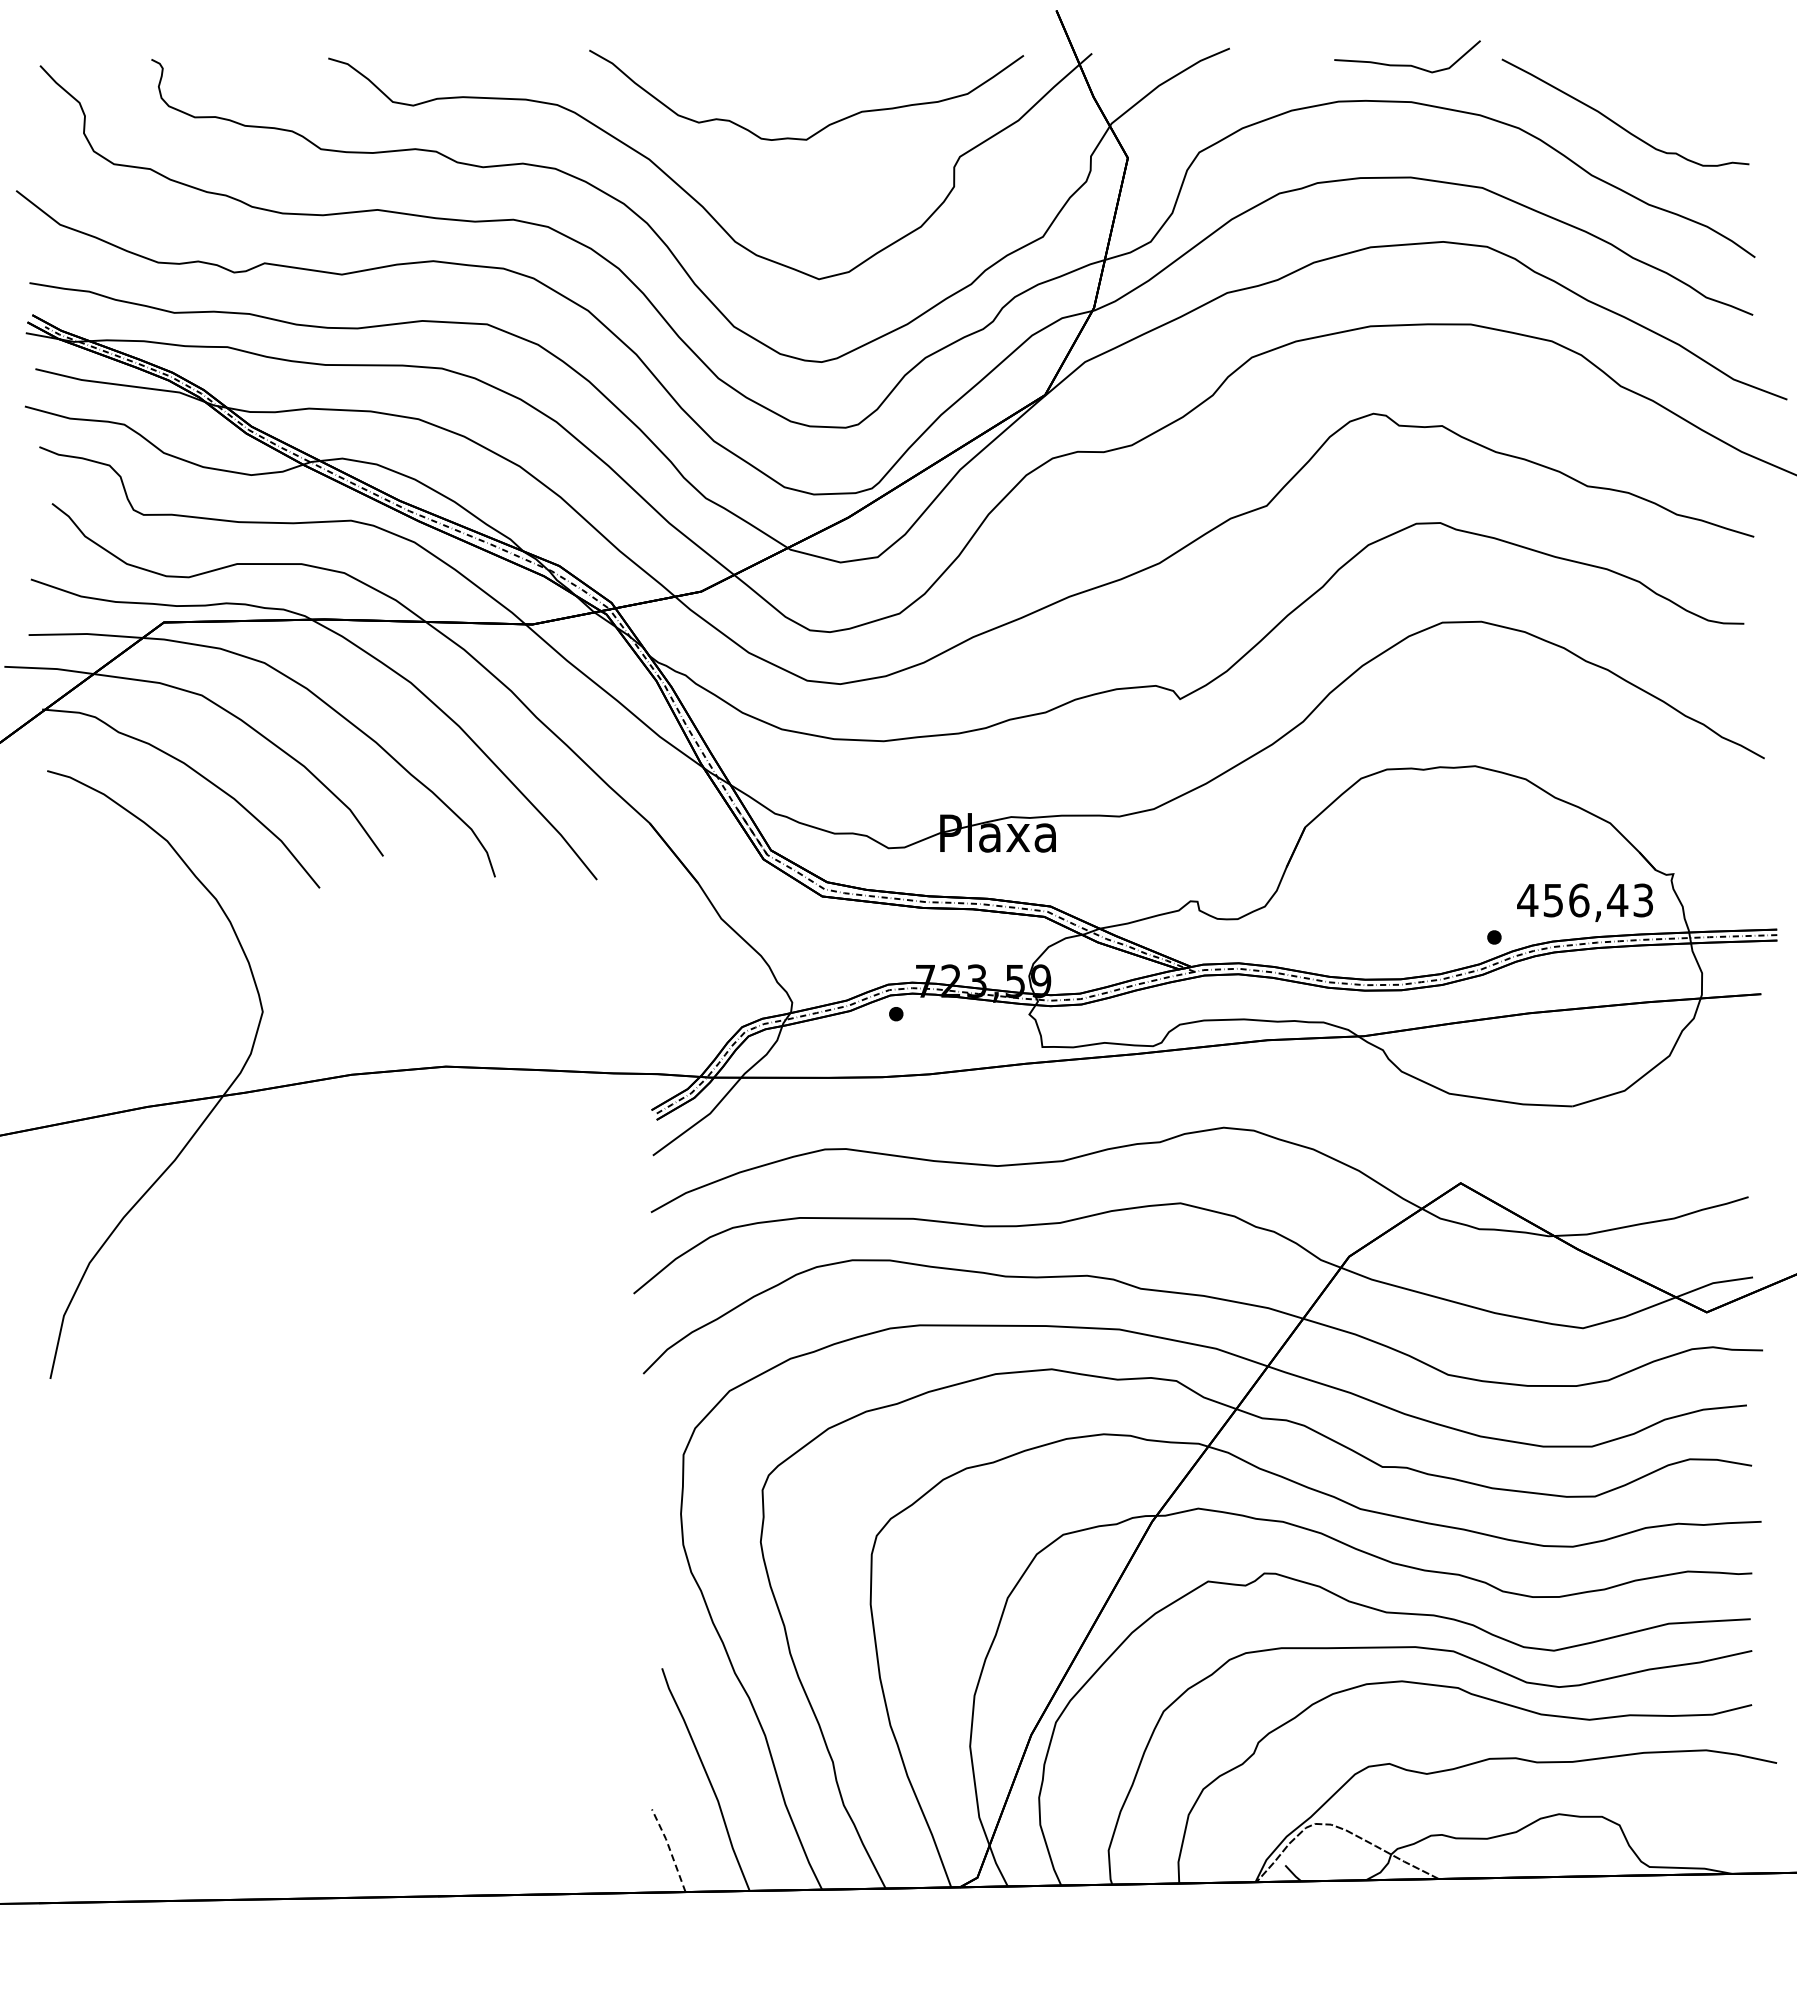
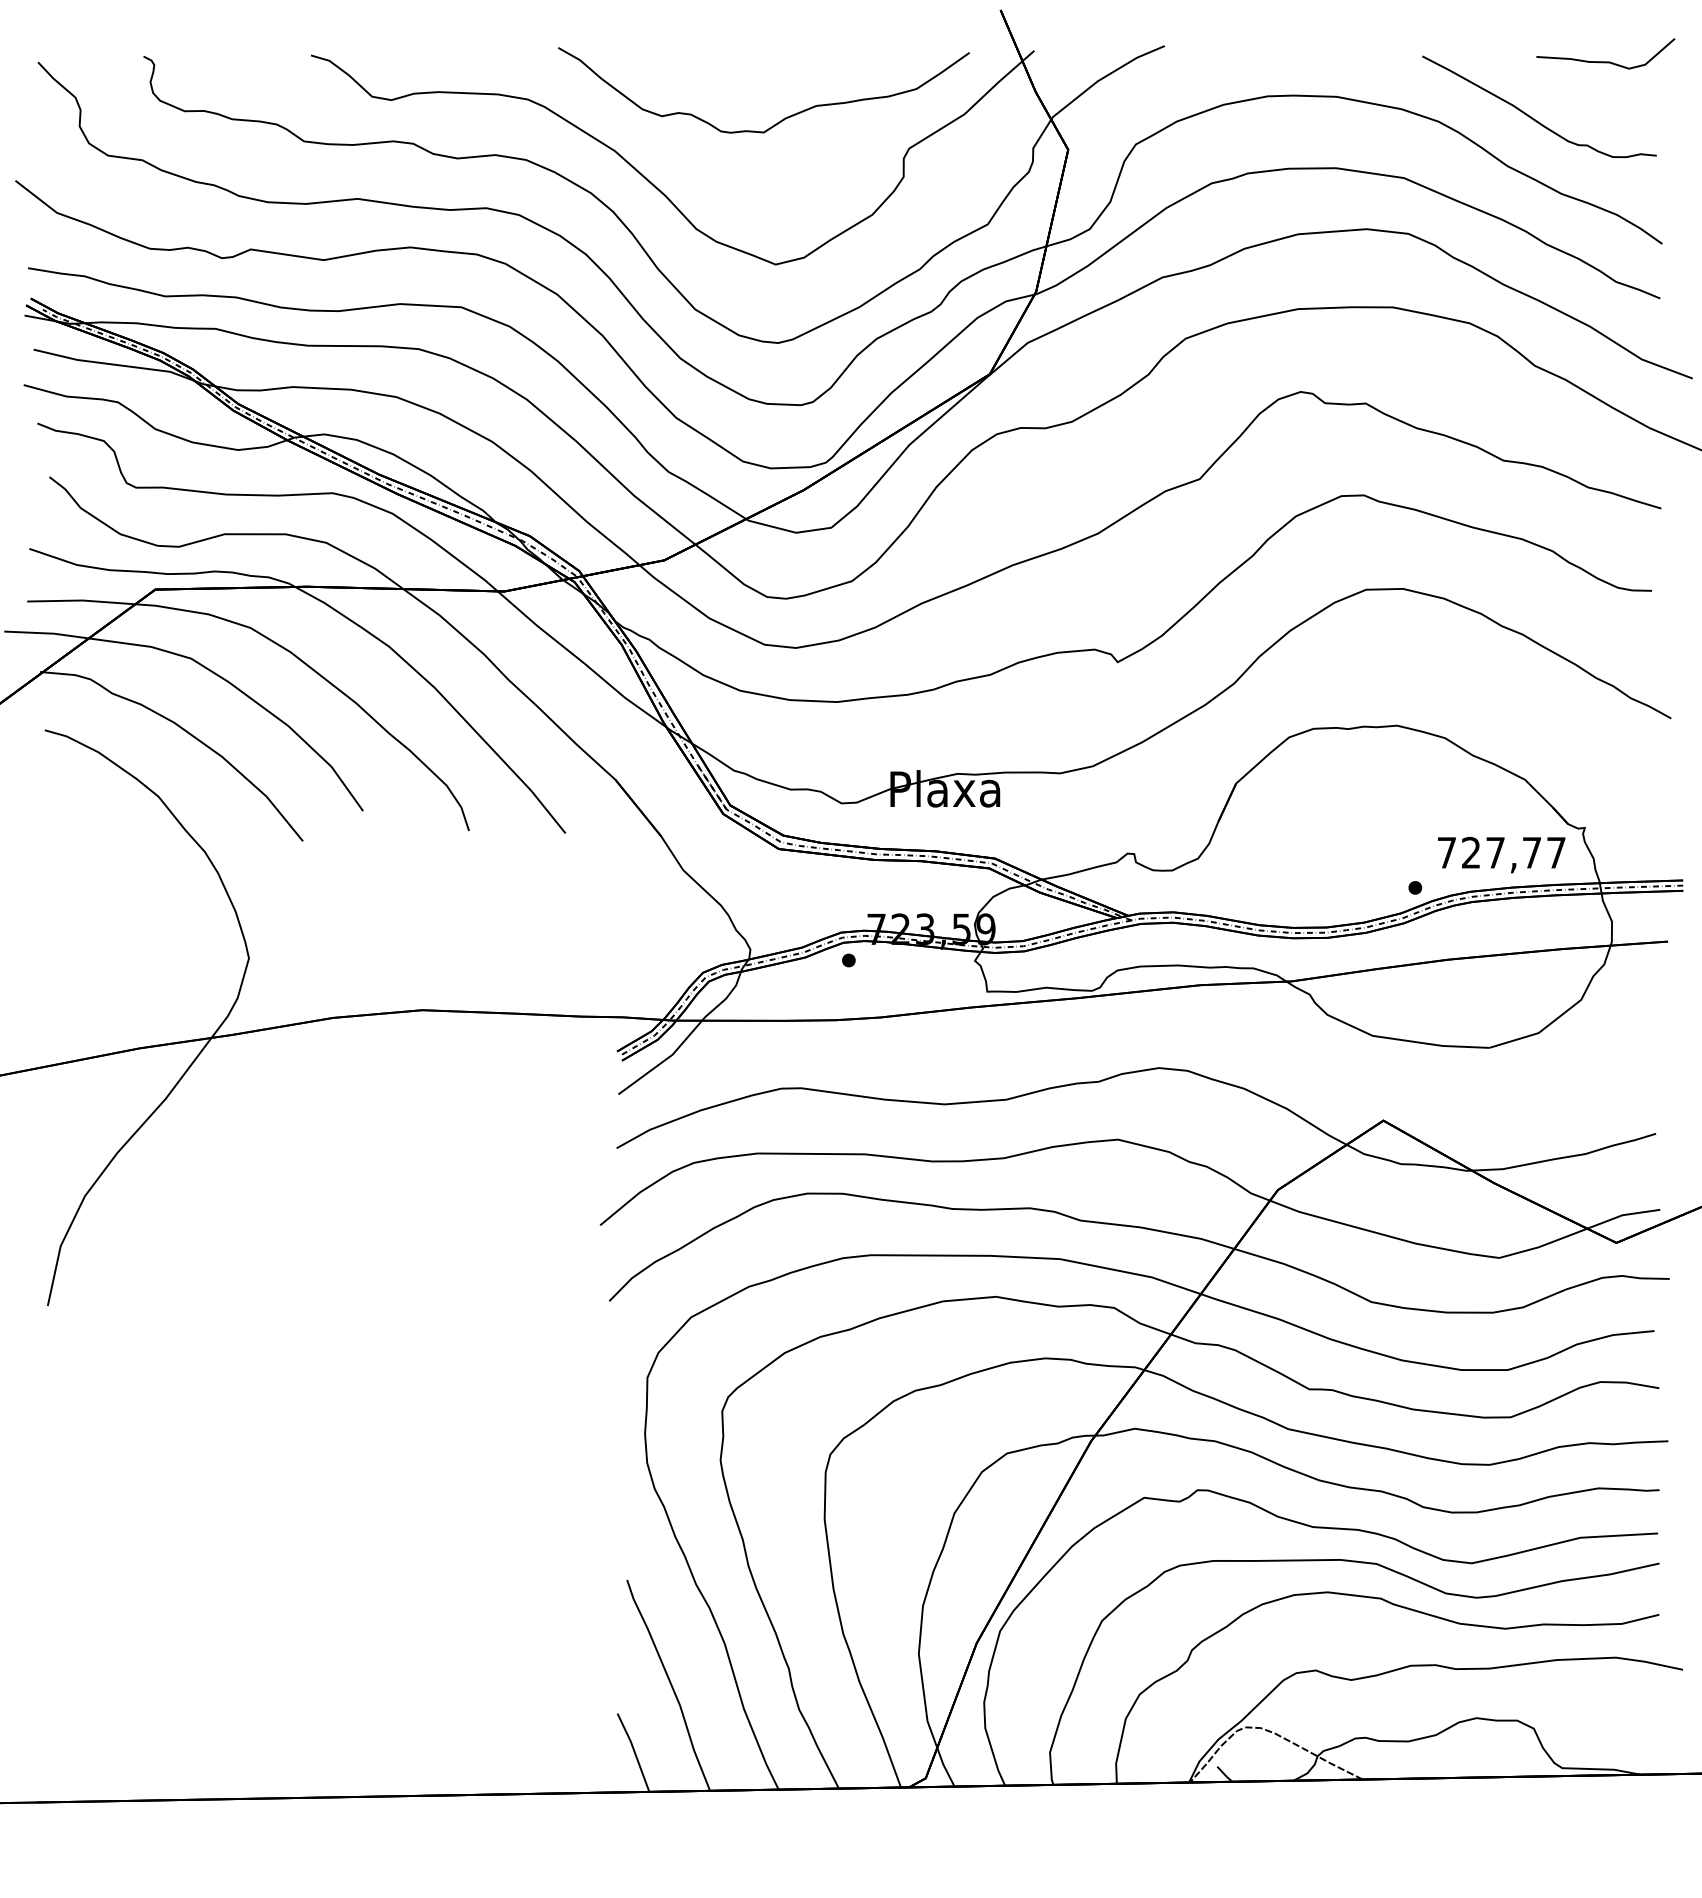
curve: (1407, 64) -> (1605, 61), moved
text: (1584, 900) -> (1500, 852), 456,43 -> 727,77
line: (669, 1849) -> (634, 1751), dashed -> solid

